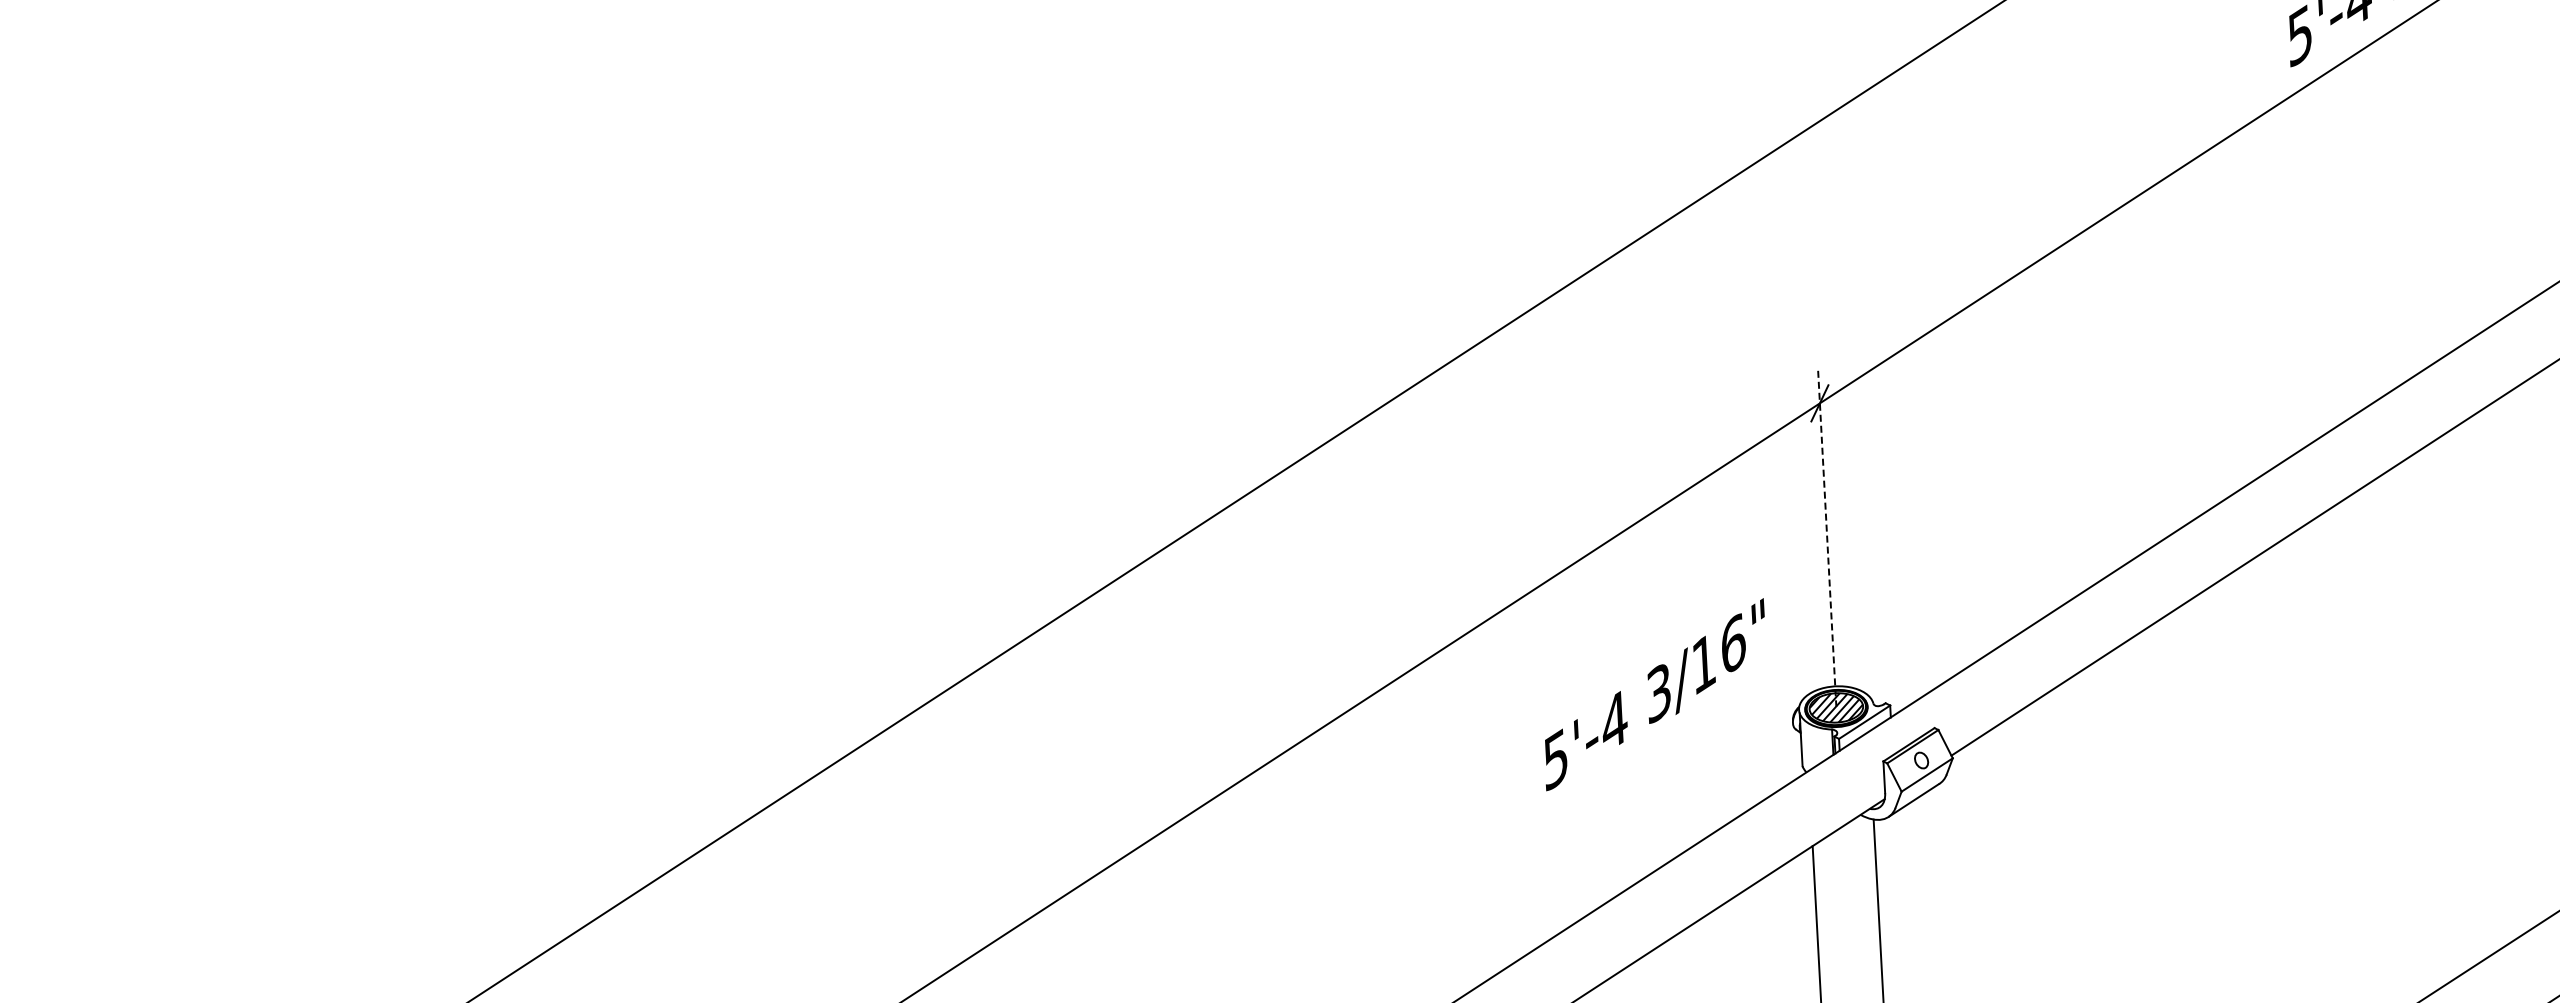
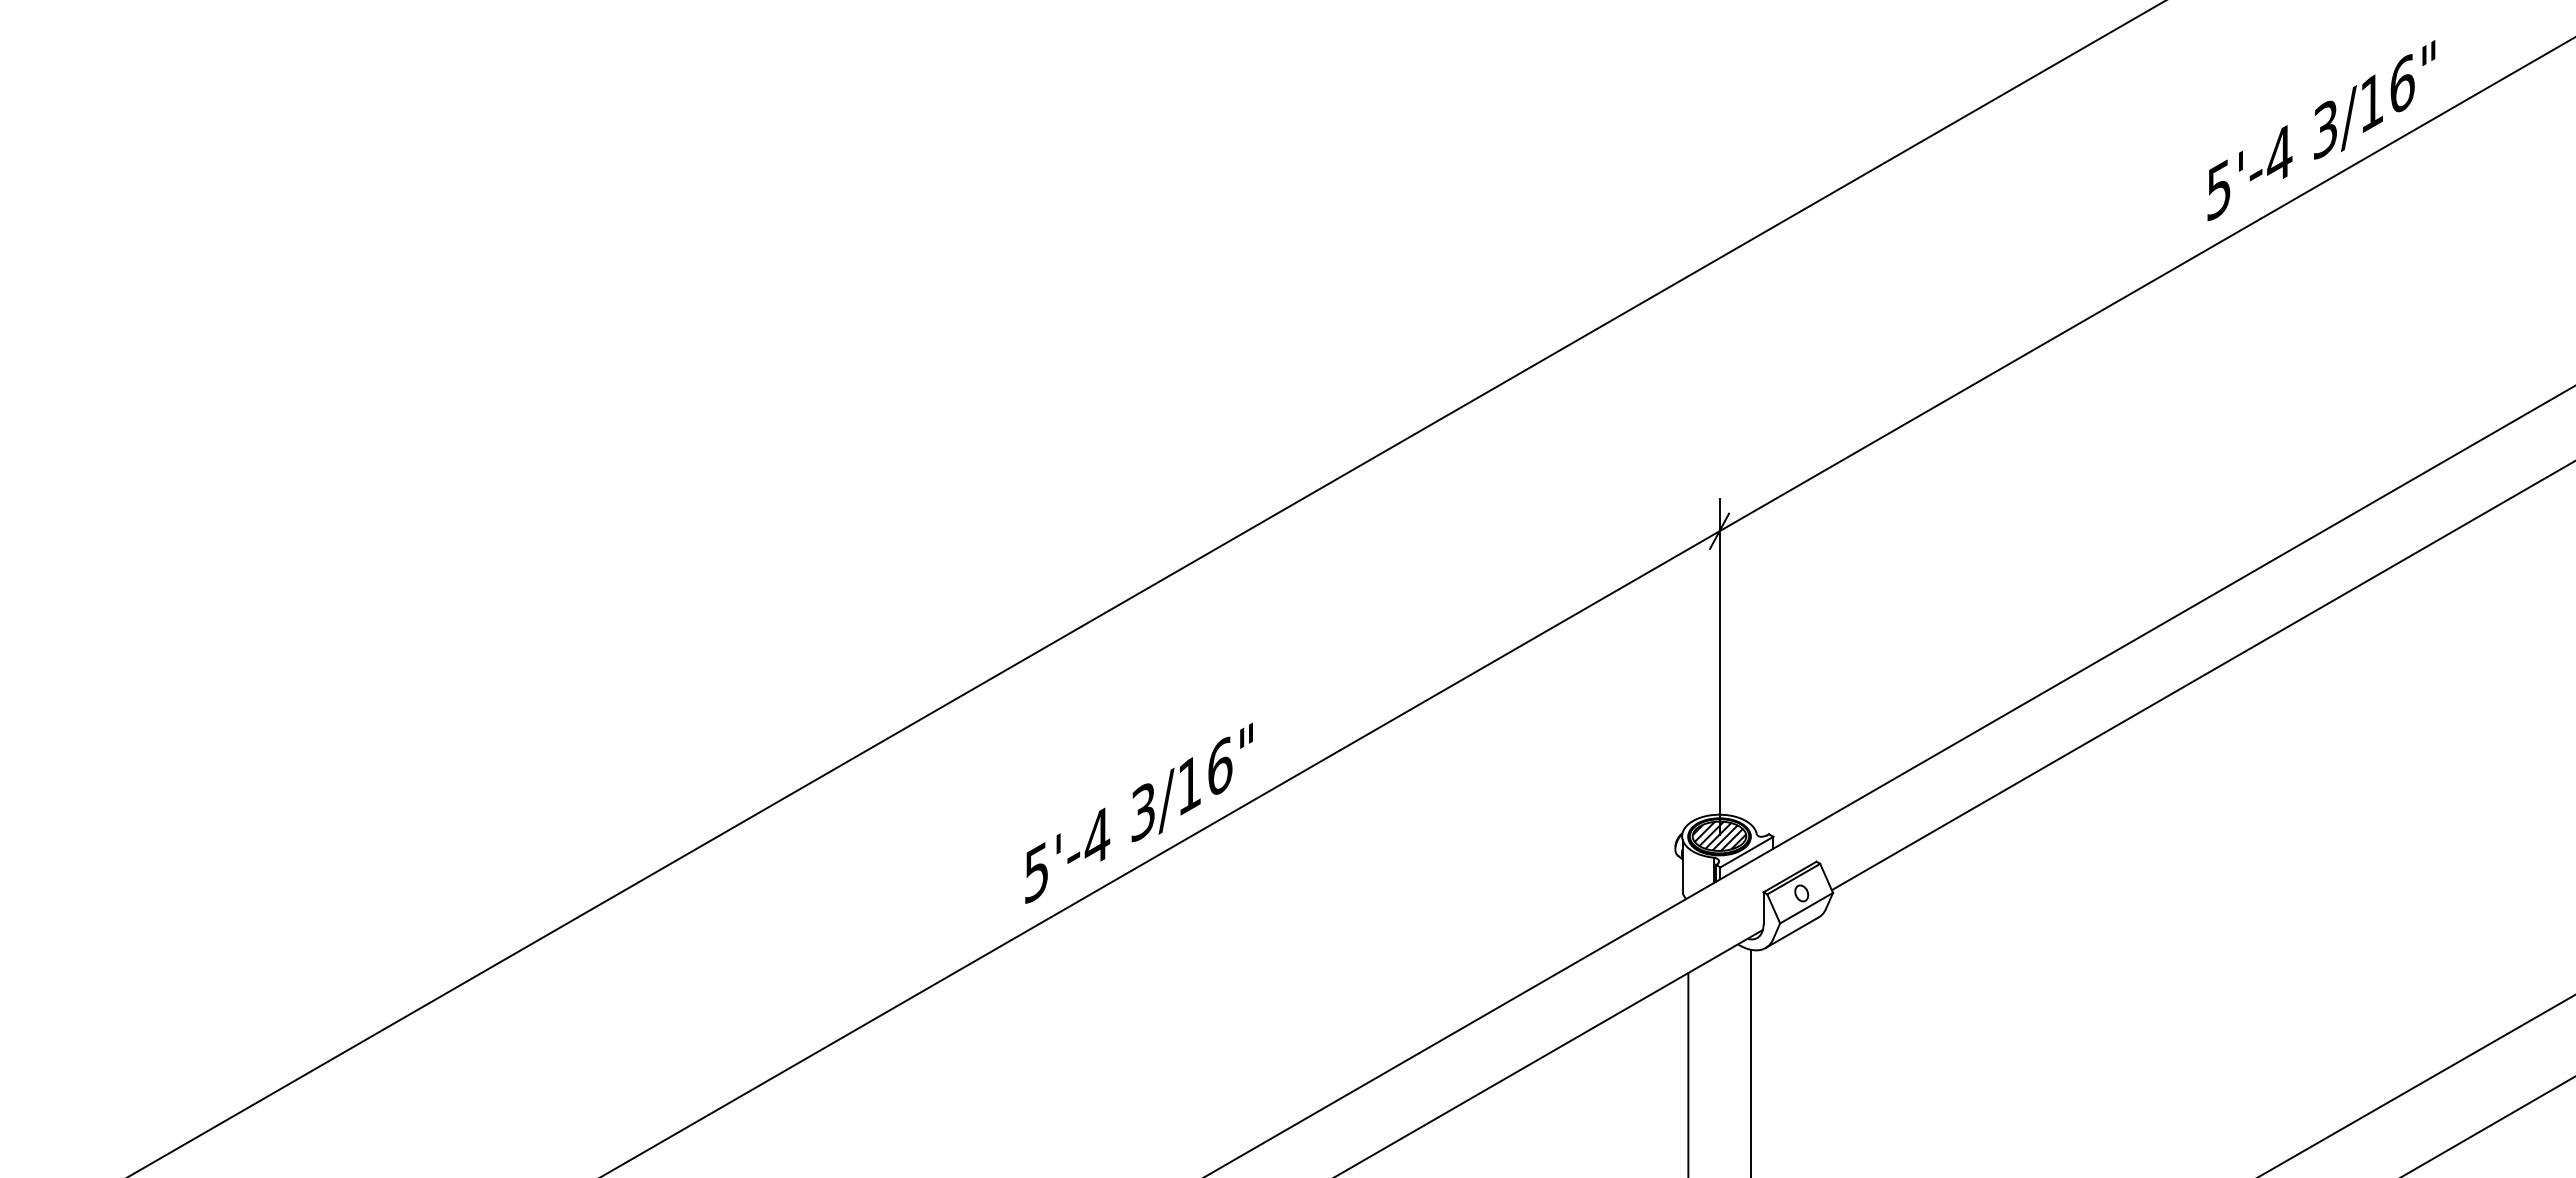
line: (1827, 539) -> (1719, 667), dashed -> solid
text: (1654, 693) -> (1138, 812), moved

